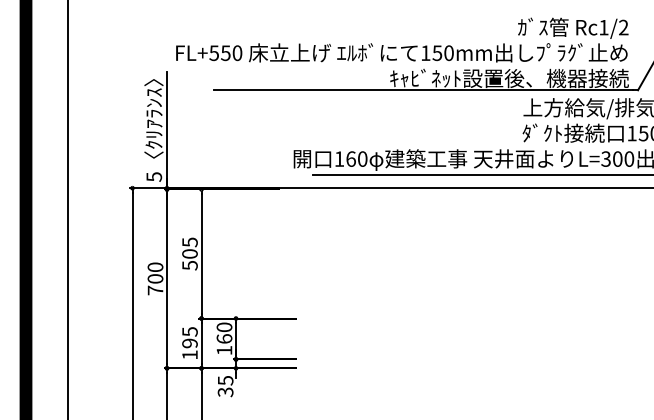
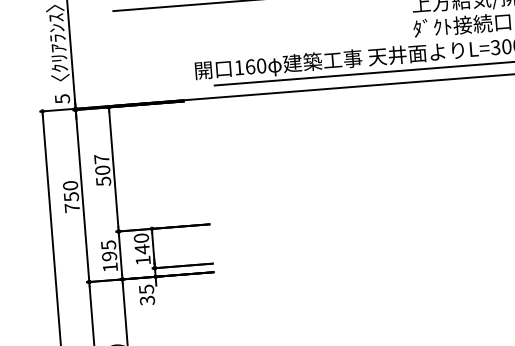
text: (189, 242) -> (101, 159), 505 -> 507
text: (155, 278) -> (71, 196), 700 -> 750
text: (224, 338) -> (142, 248), 160 -> 140

